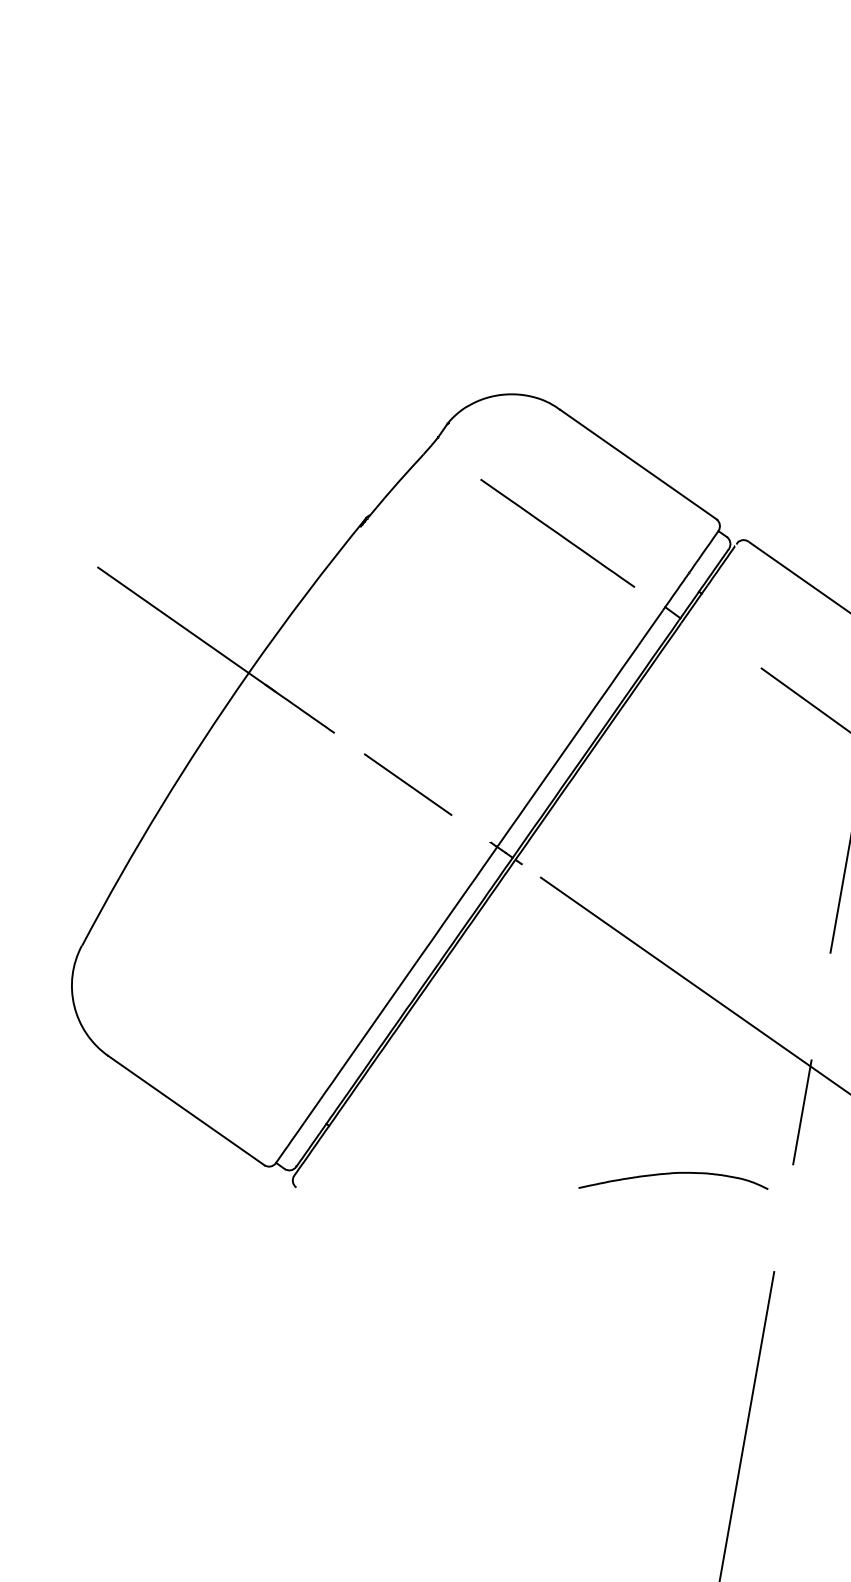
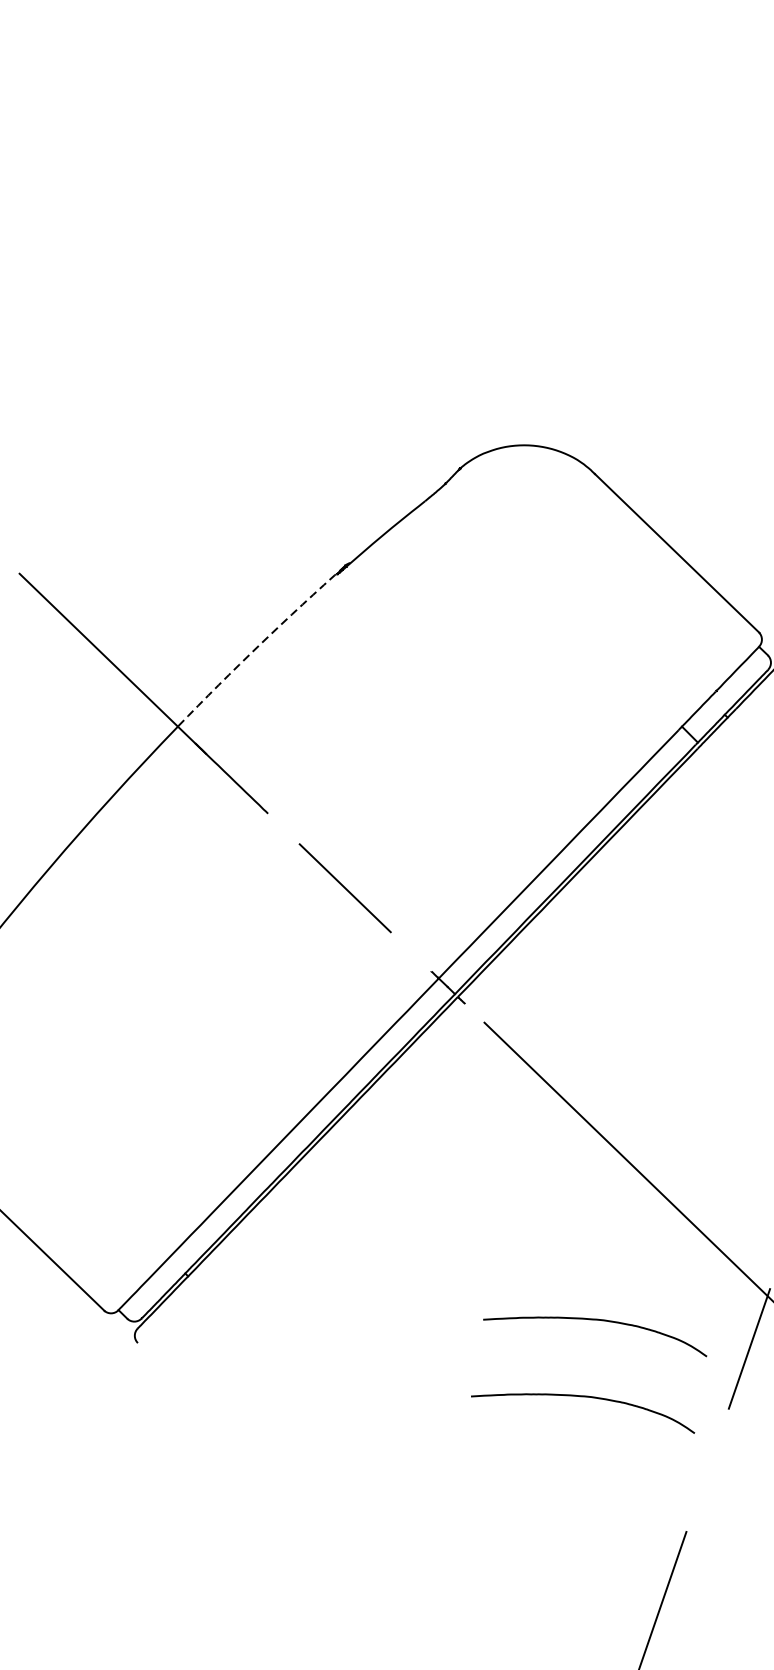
line: (557, 532) -> (568, 618), removed
arc: (306, 594) -> (260, 644), solid -> dashed
curve: (672, 1109) -> (596, 1321), added

